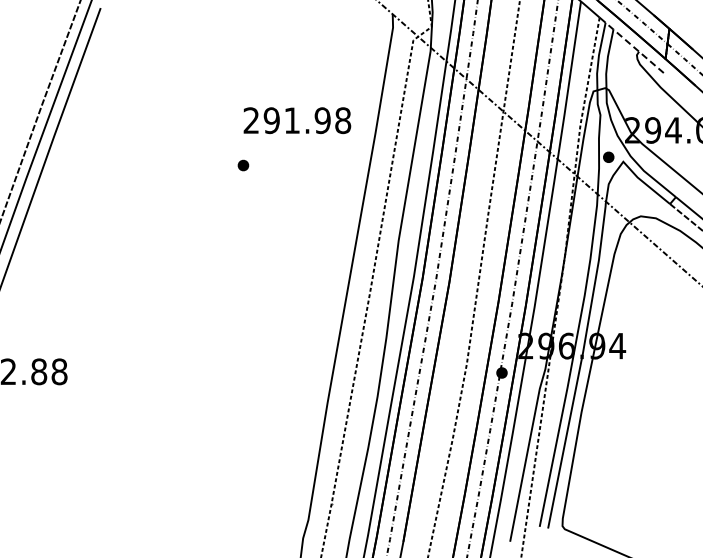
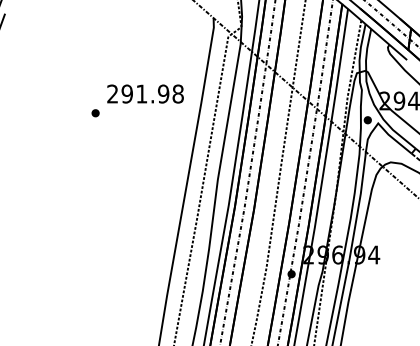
line: (633, 47) -> (385, 41), dashed -> solid
part: (243, 165) -> (95, 113), moved

